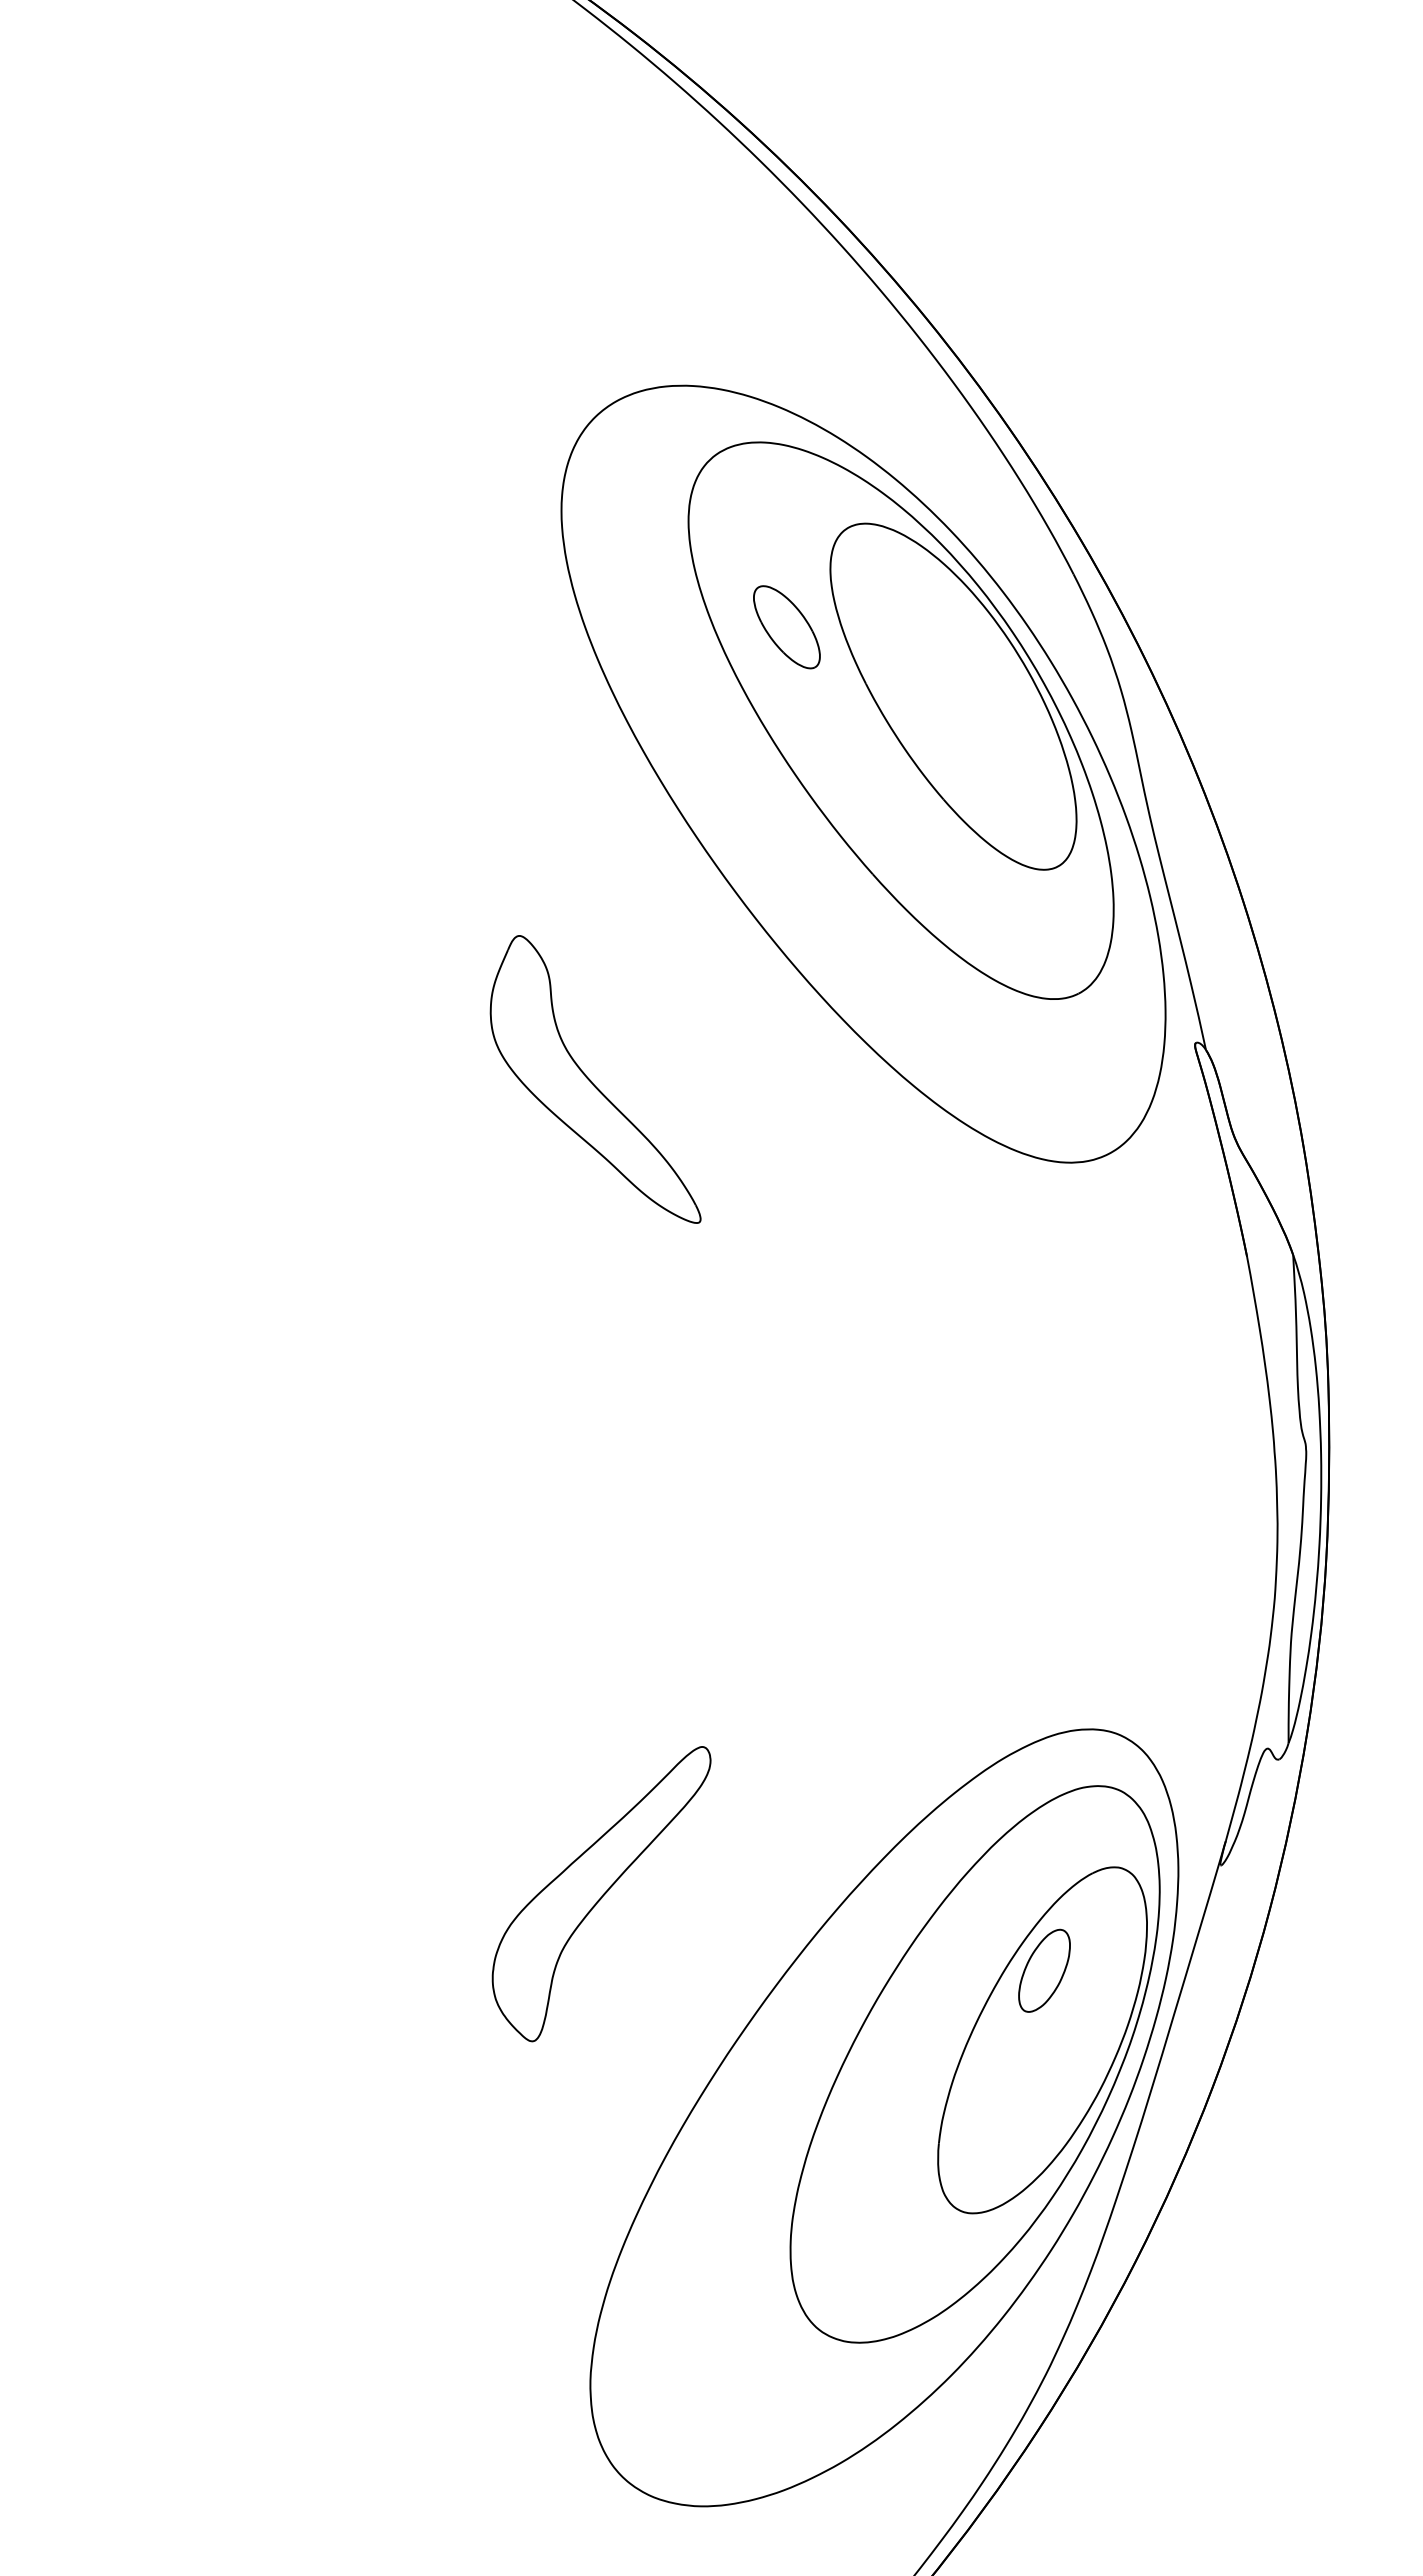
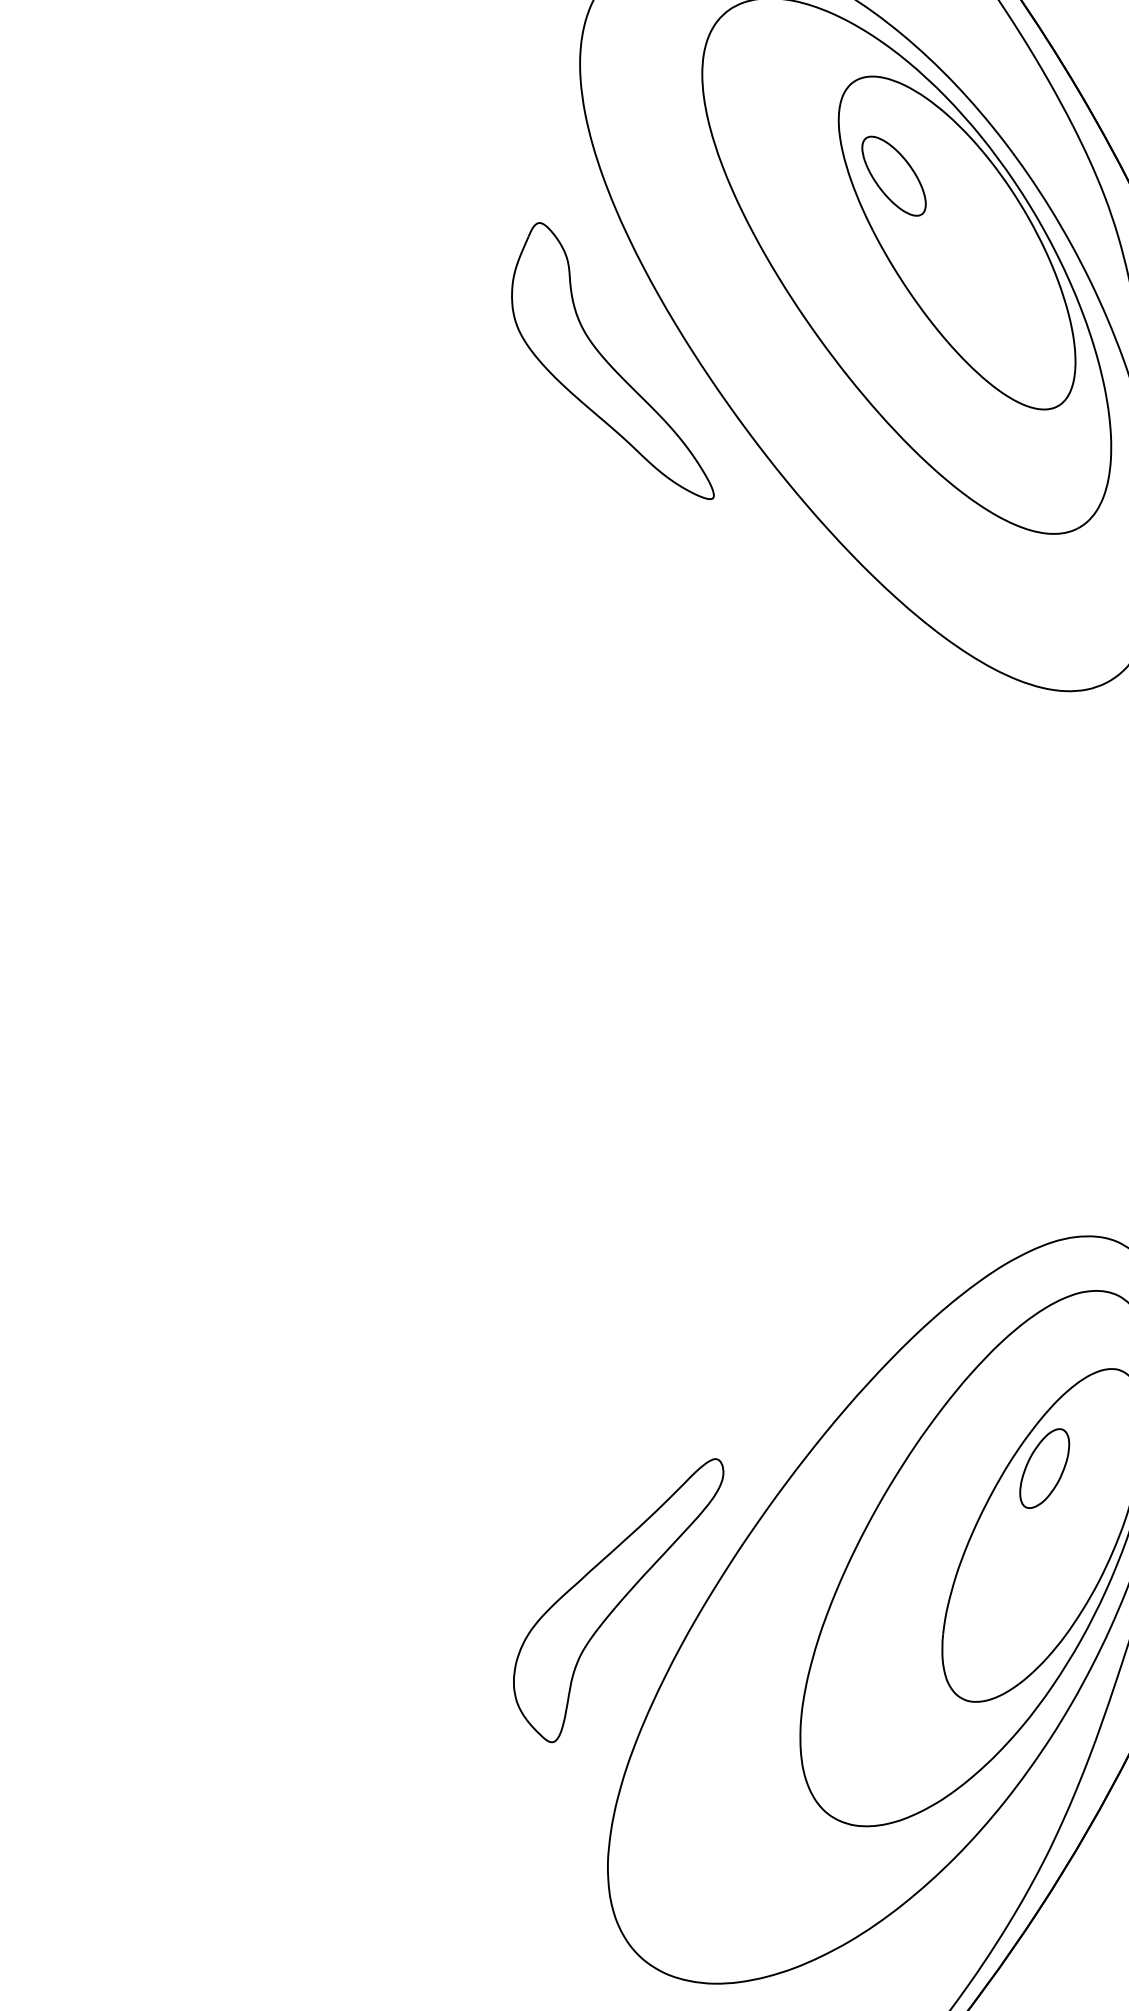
part: (786, 627) -> (893, 176), moved
part: (595, 1079) -> (612, 361), moved
part: (601, 1894) -> (618, 1601), moved

